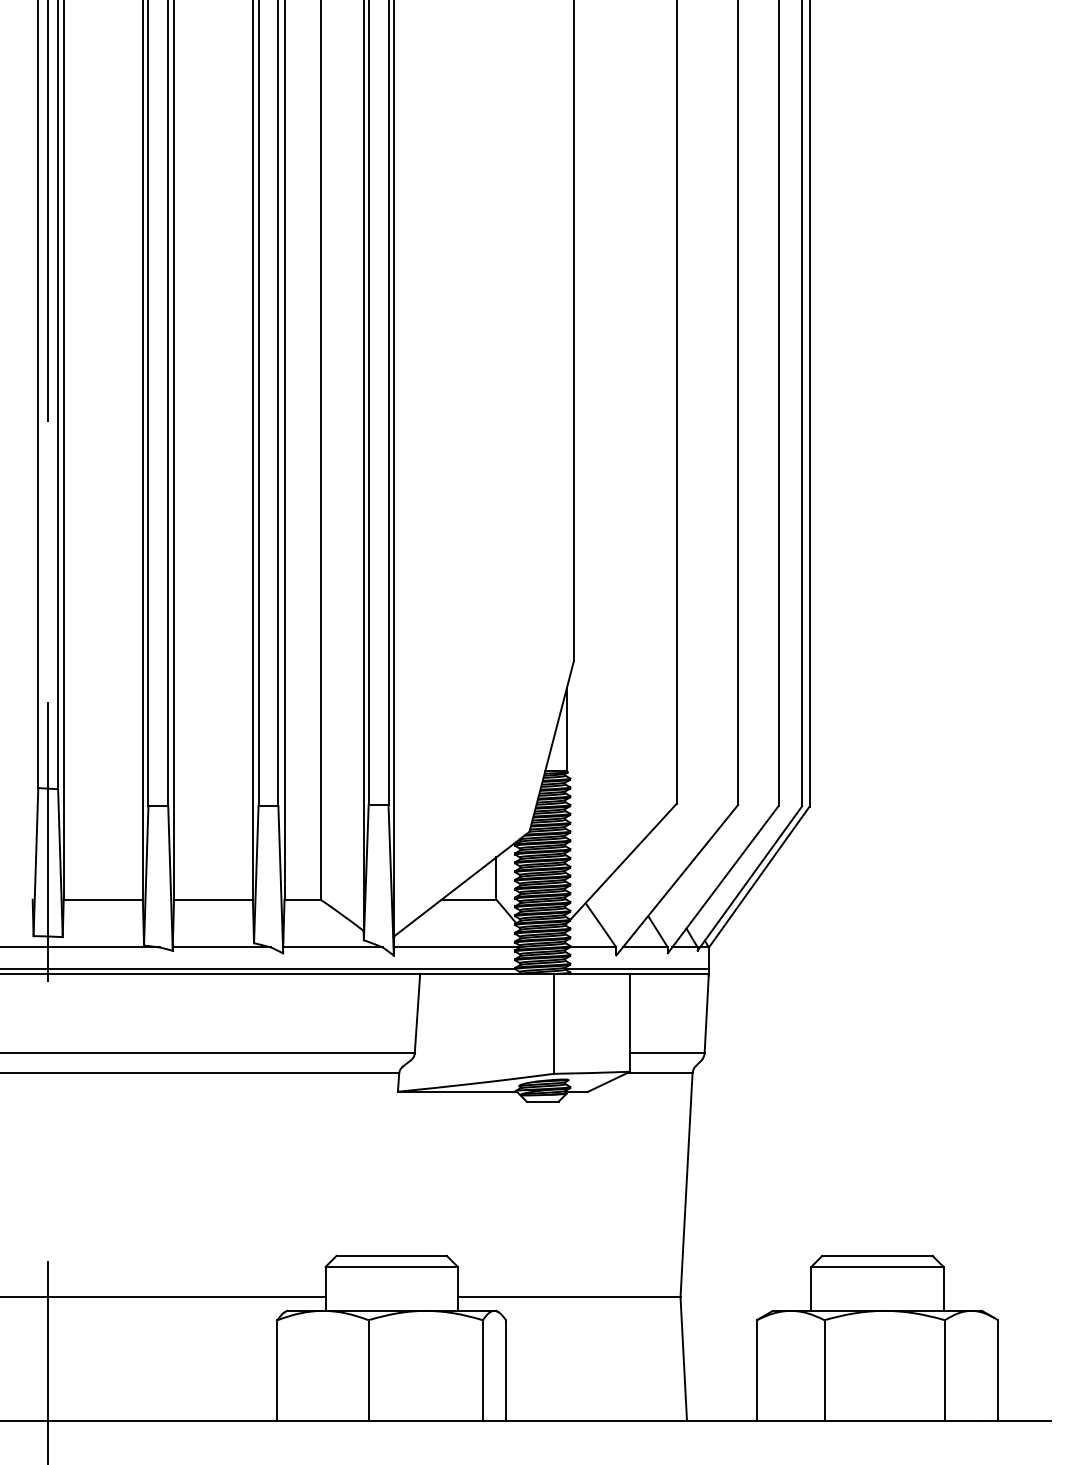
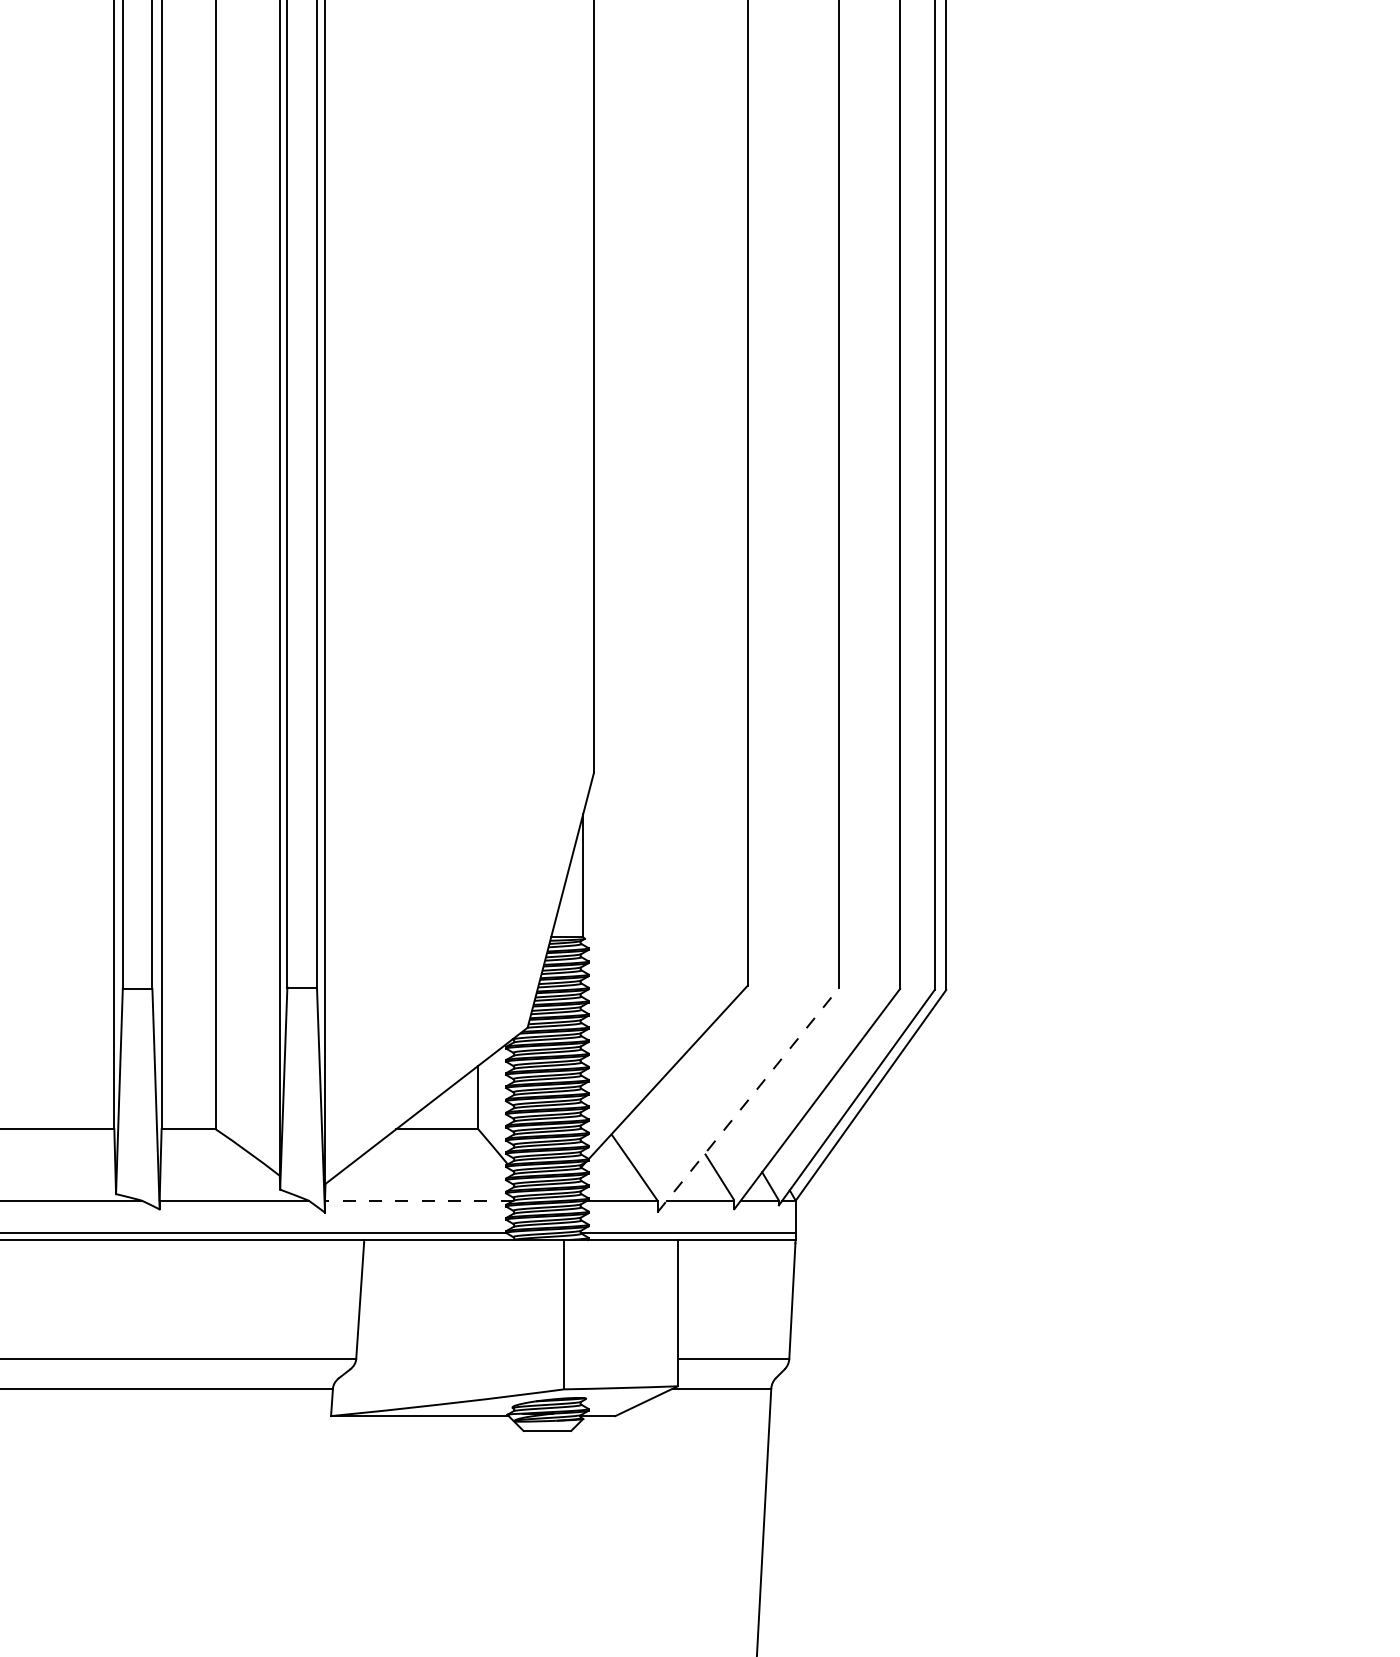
line: (677, 880) -> (748, 1100), solid -> dashed
line: (456, 947) -> (418, 1200), solid -> dashed

